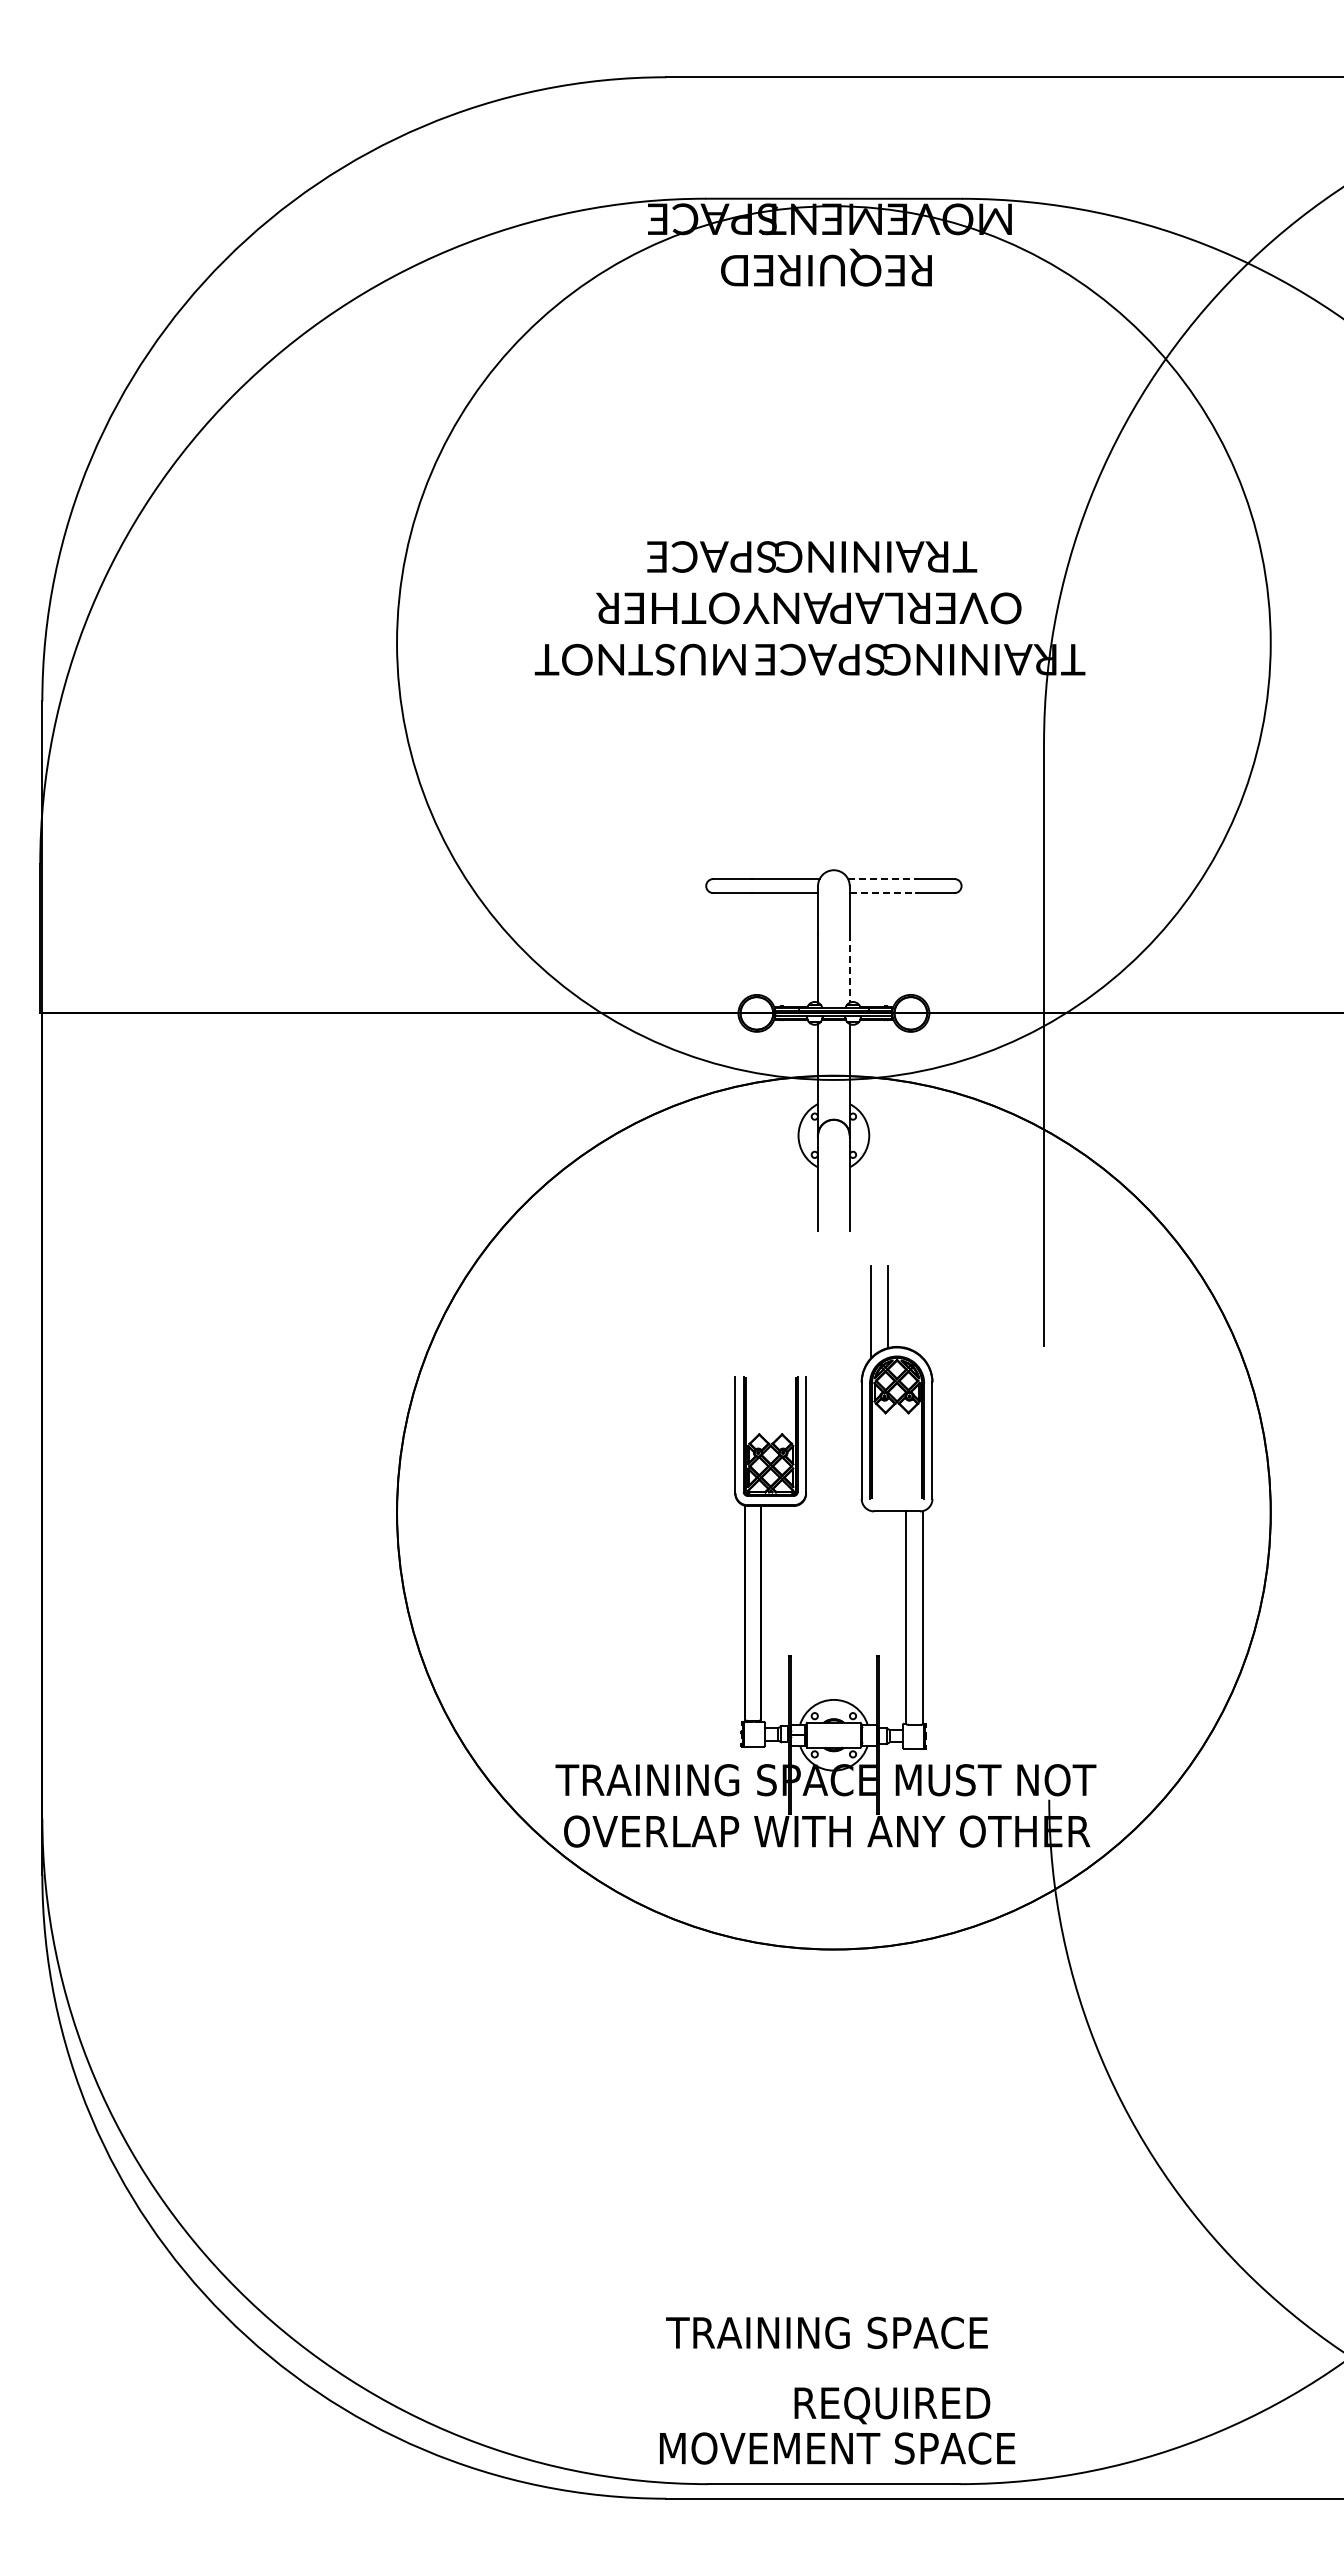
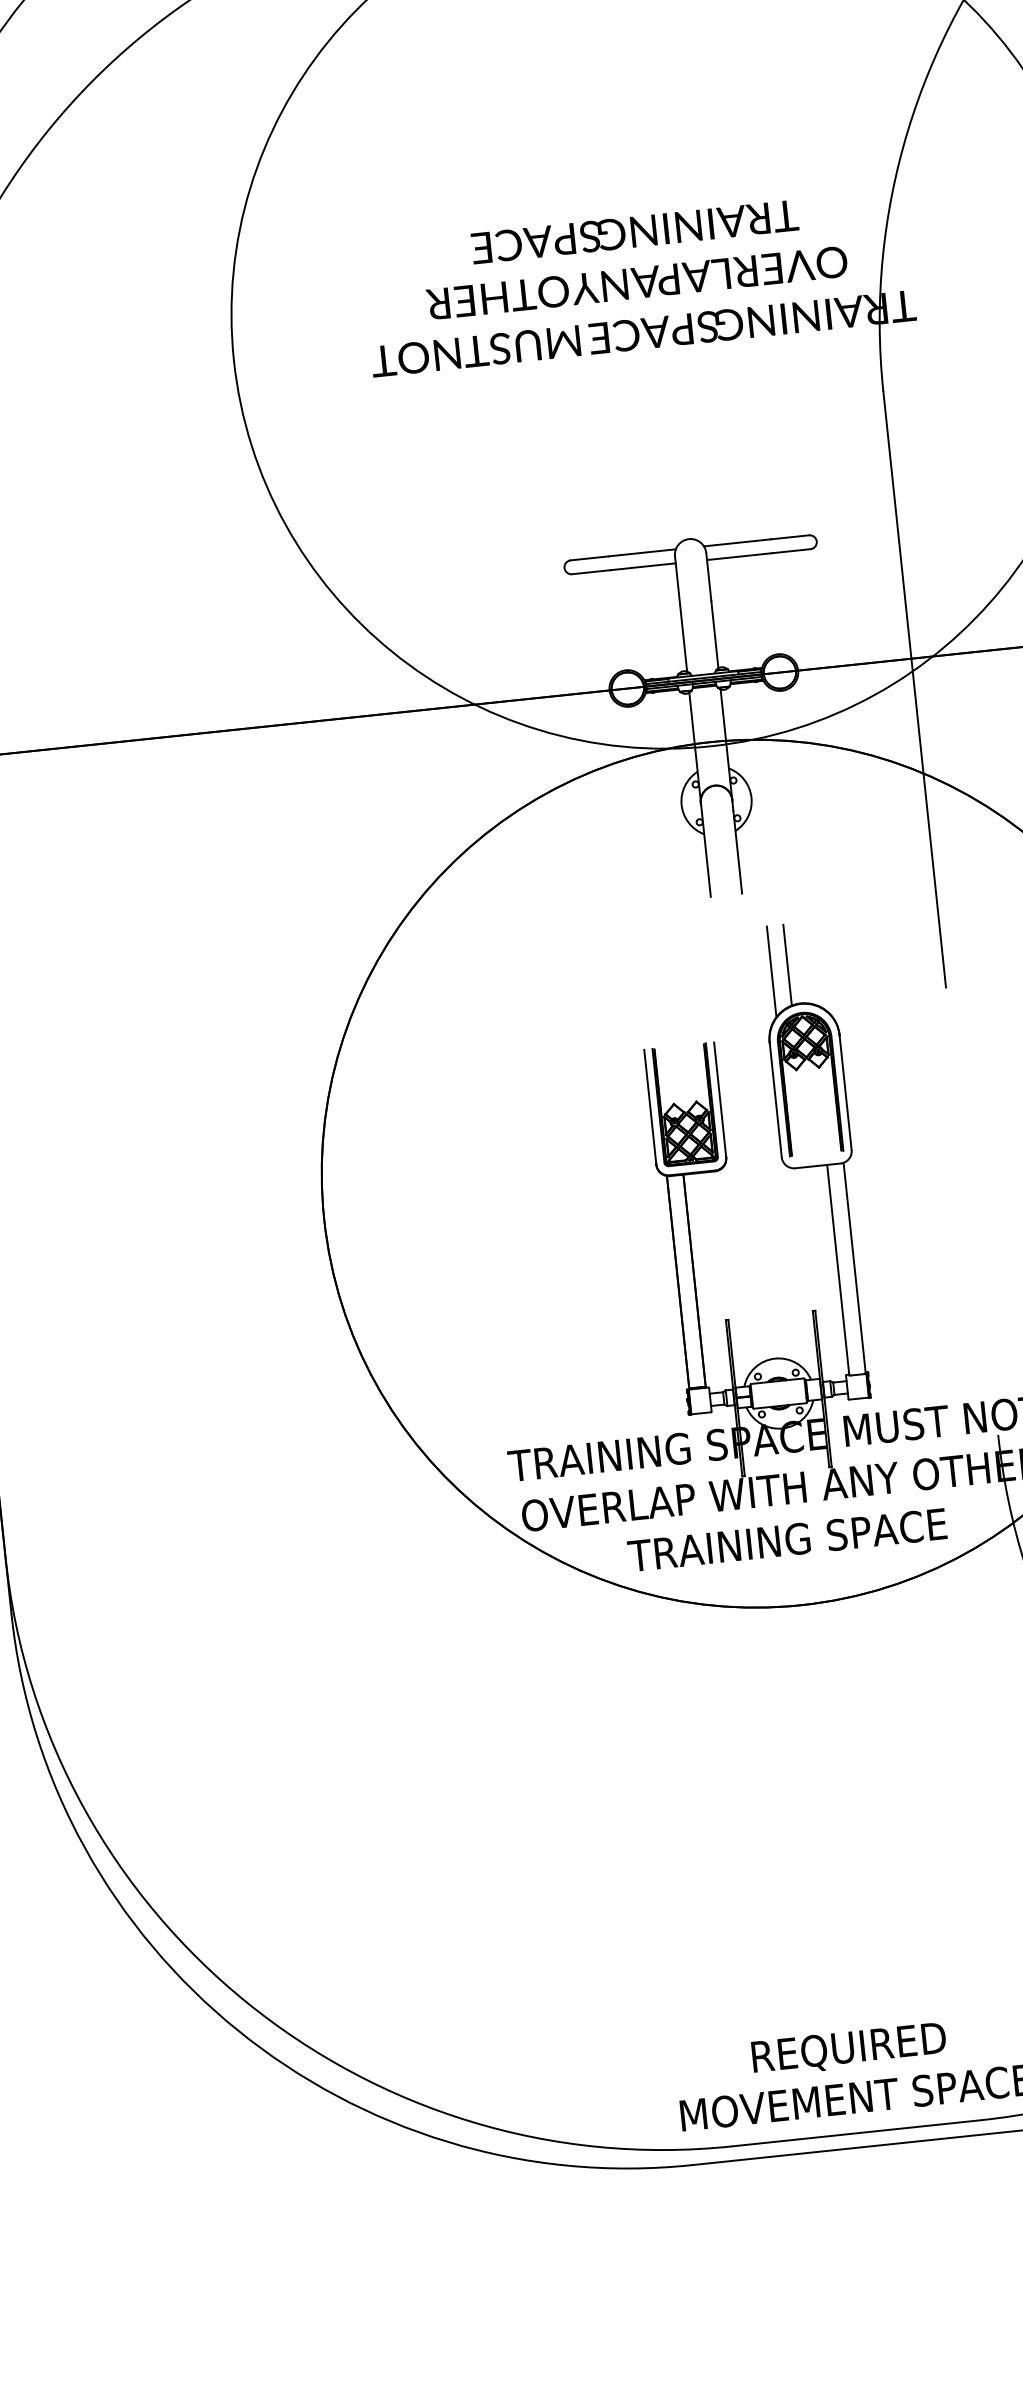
line: (881, 879) -> (736, 543), dashed -> solid
line: (883, 893) -> (740, 556), dashed -> solid
line: (849, 969) -> (714, 635), dashed -> solid
text: (826, 2332) -> (786, 1539), moved
text: (892, 2405) -> (849, 2049), moved

